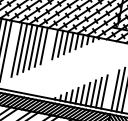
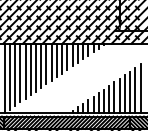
line: (49, 45) -> (56, 60), added
line: (11, 50) -> (20, 72), added
line: (109, 90) -> (124, 93), added

